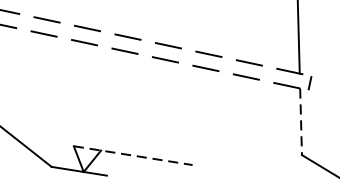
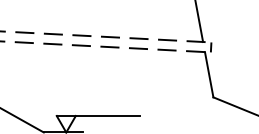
line: (301, 122) -> (209, 75), dashed -> solid
line: (133, 154) -> (98, 115), dashed -> solid

